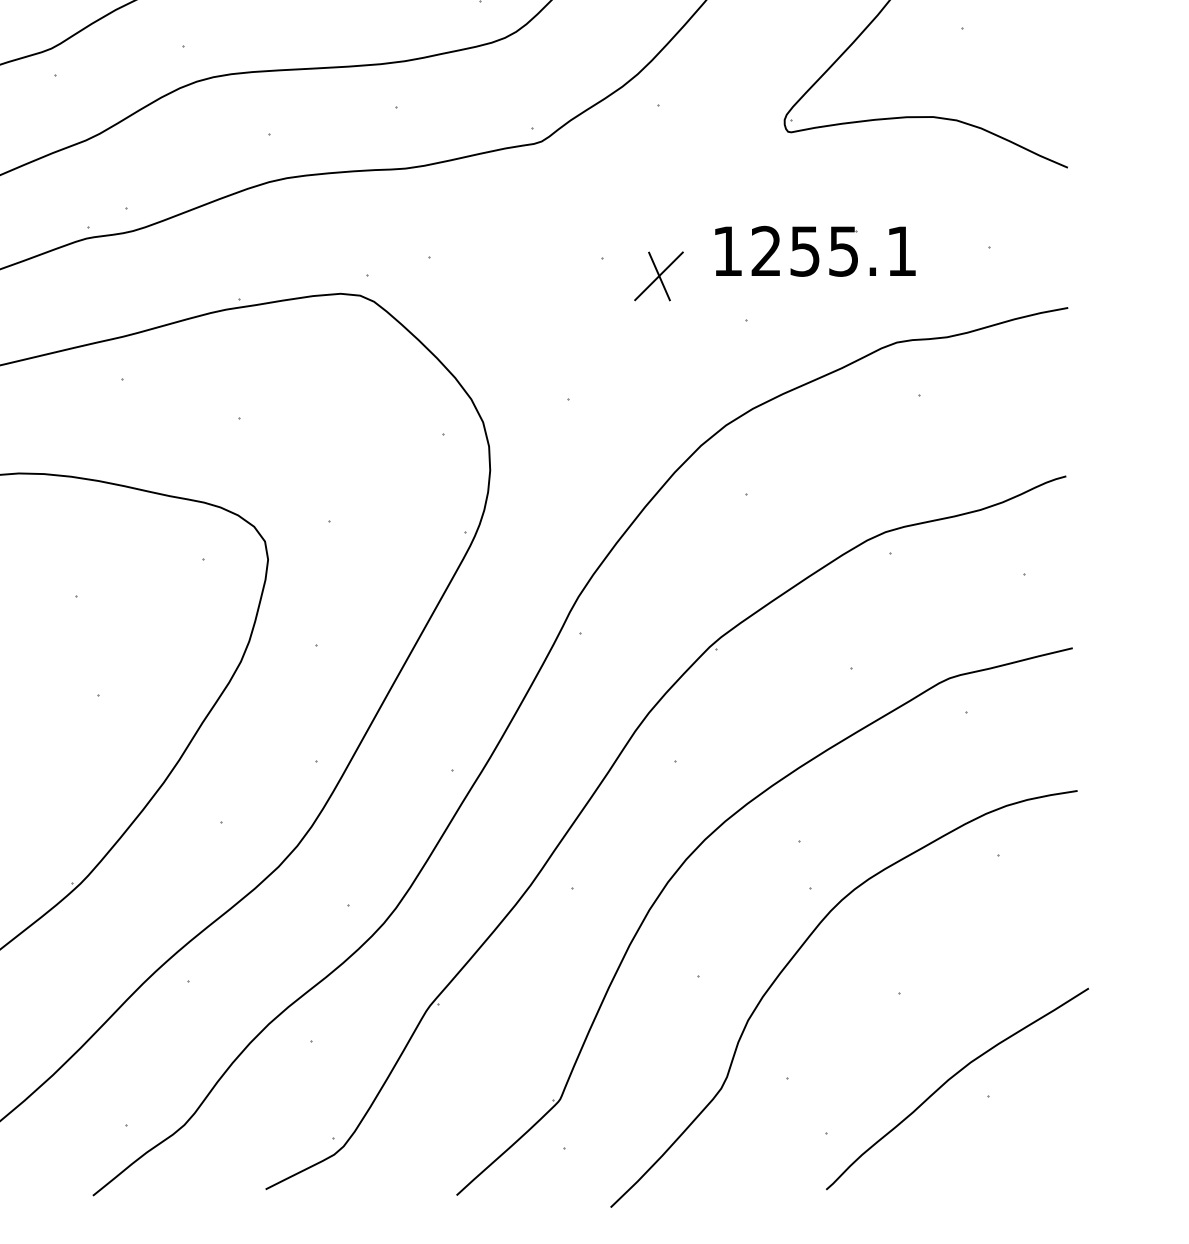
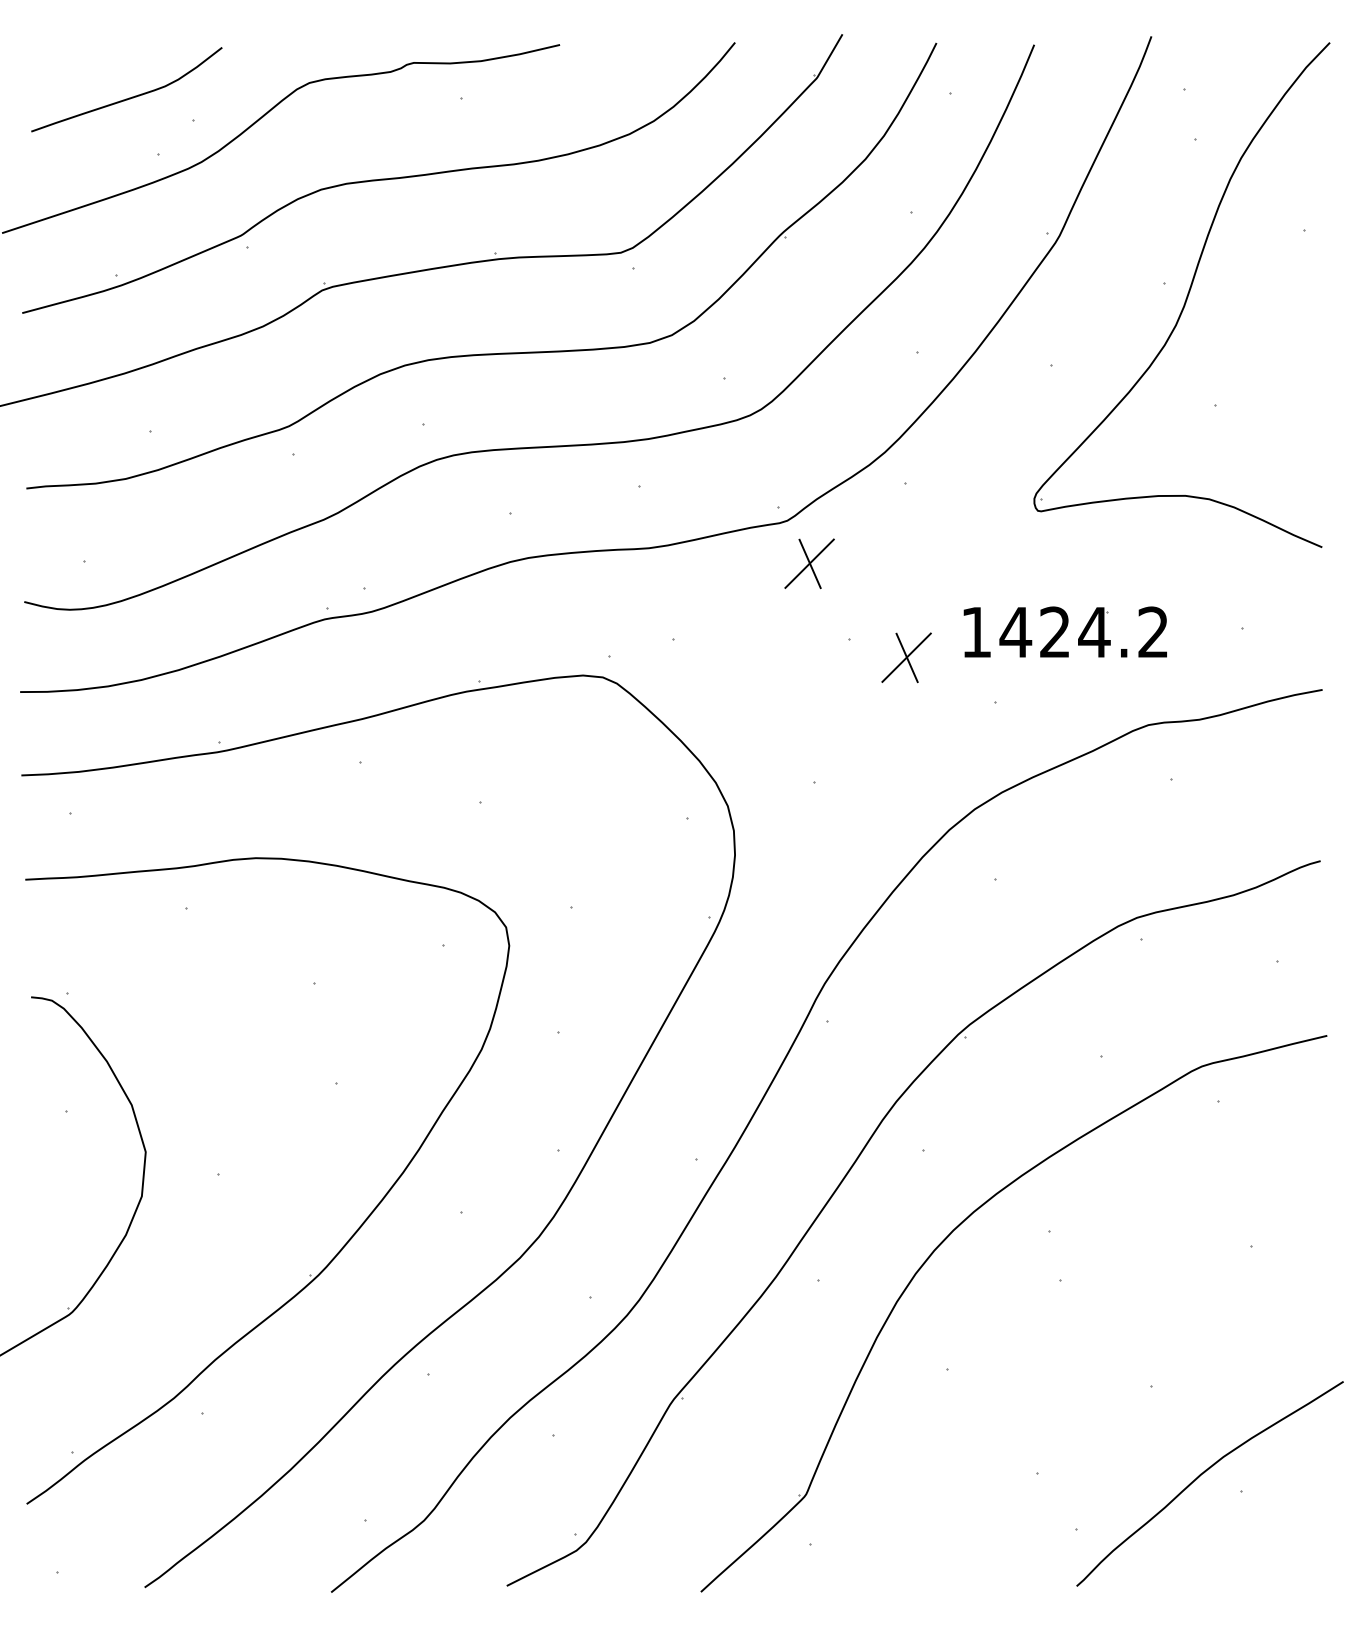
part: (563, 183) -> (809, 563), added
text: (832, 251) -> (1083, 632), 1255.1 -> 1424.2
curve: (791, 960) -> (1041, 1353), removed

